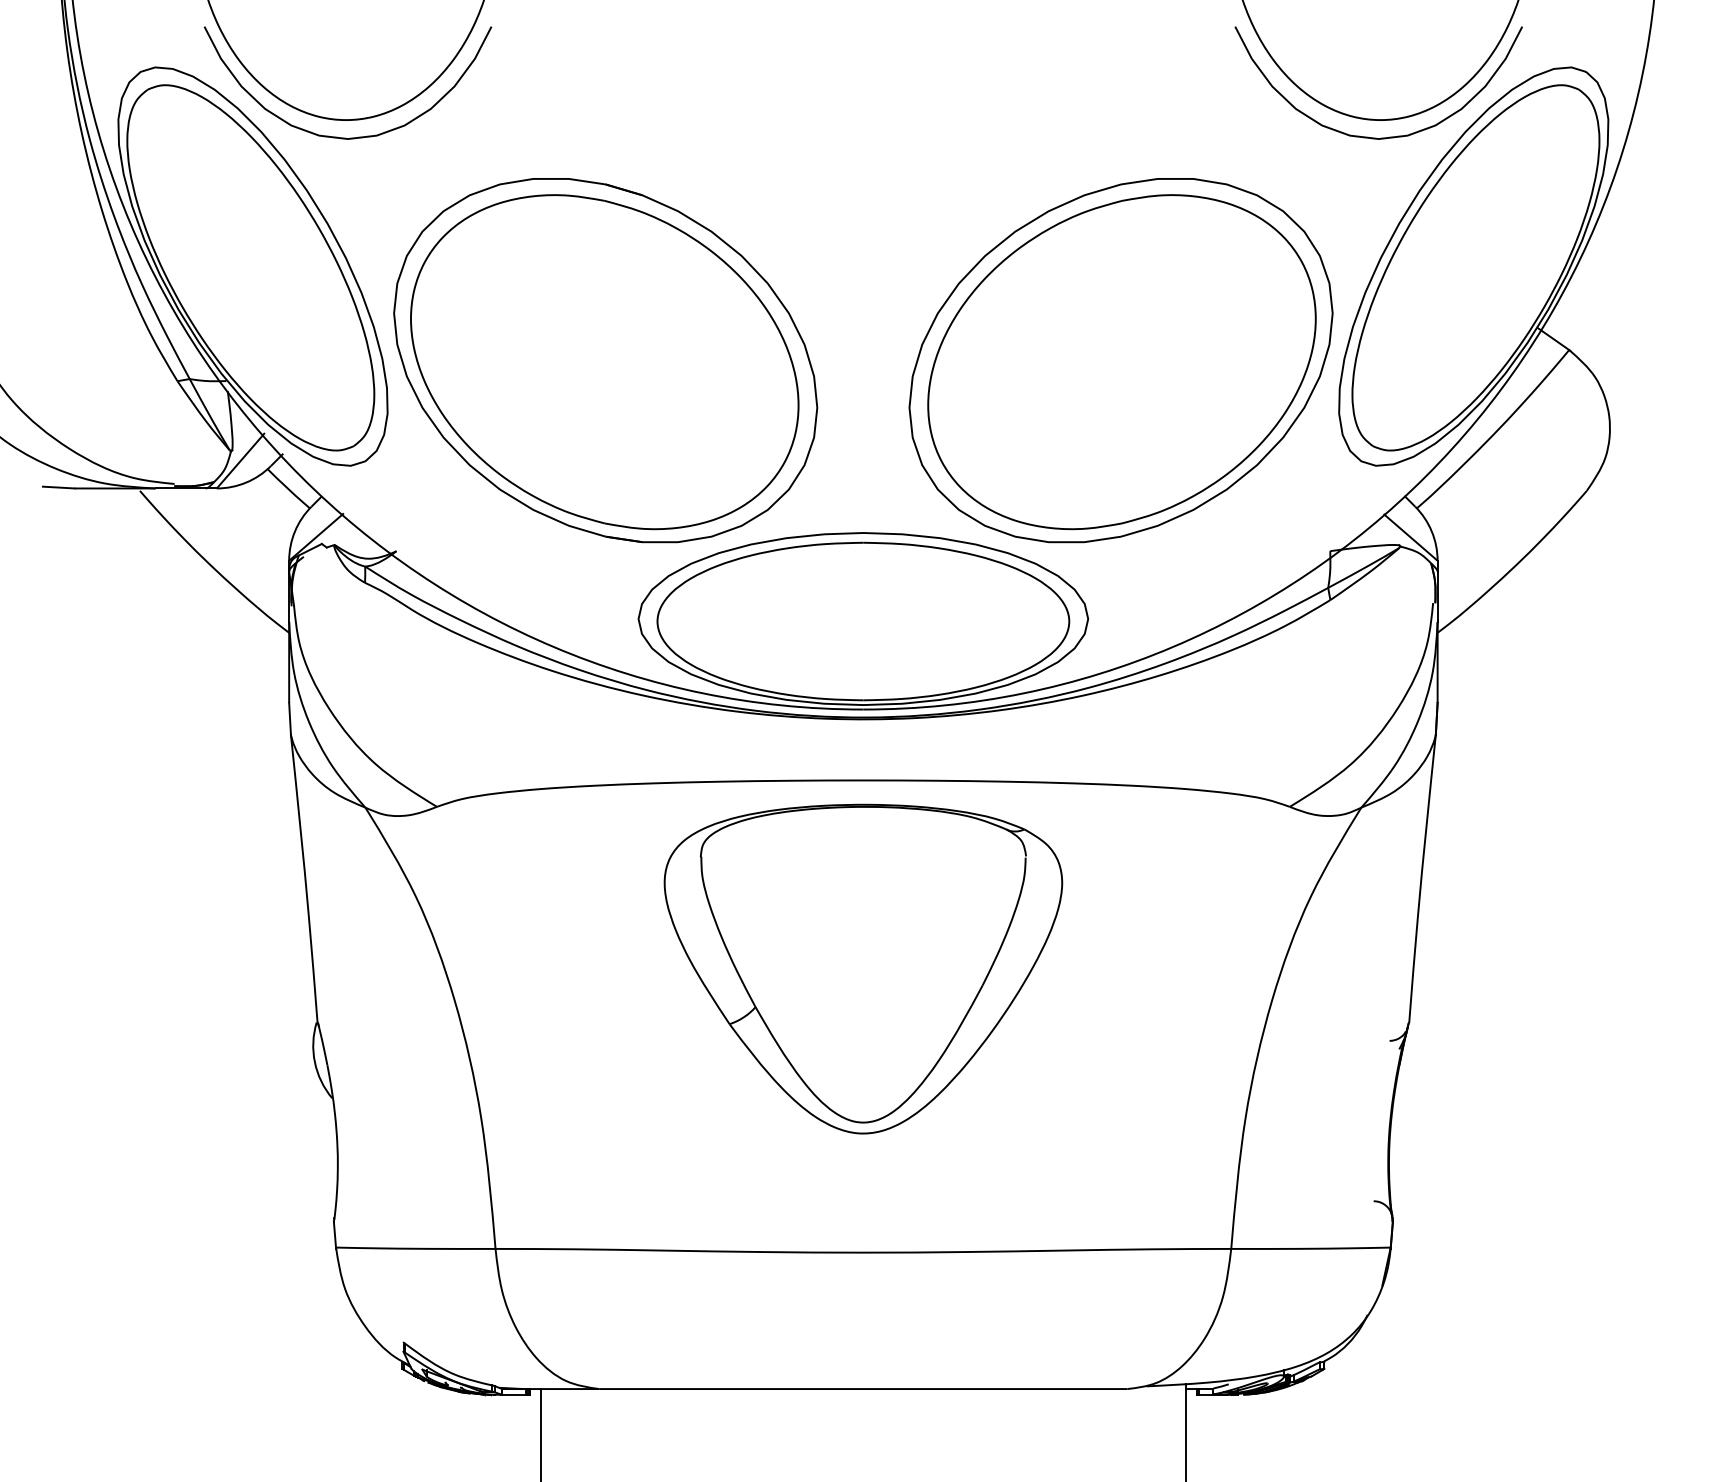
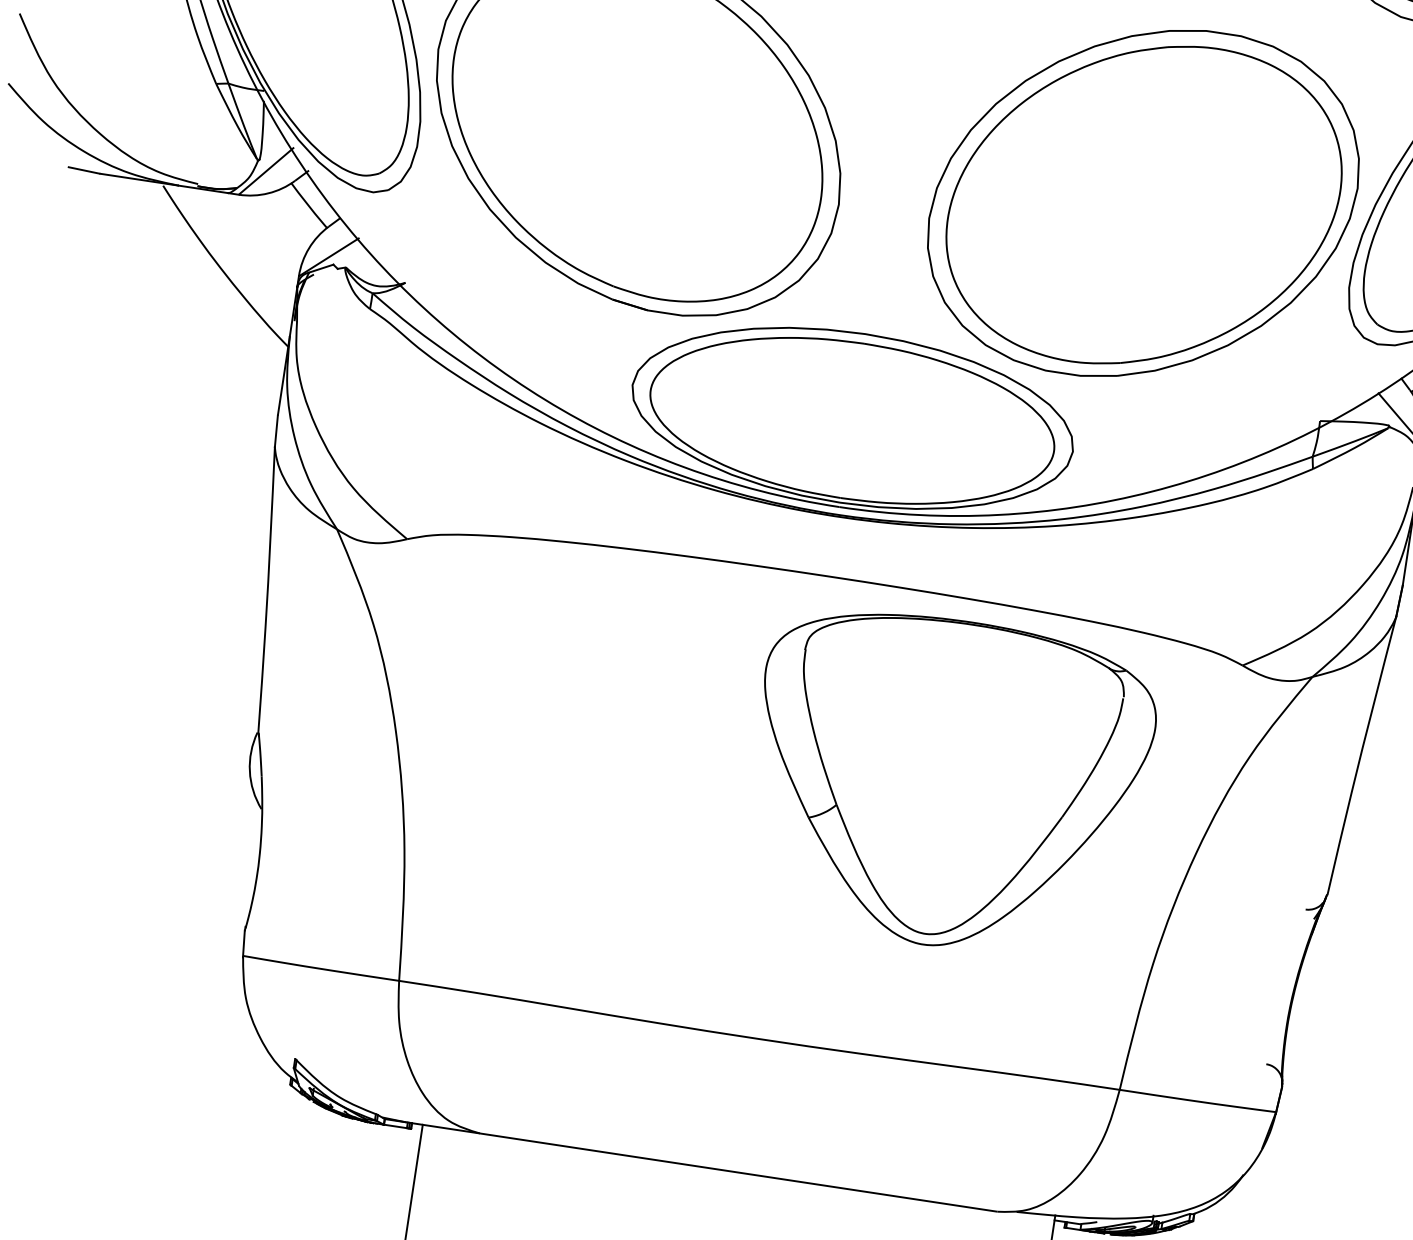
part: (863, 968) -> (948, 782), moved

